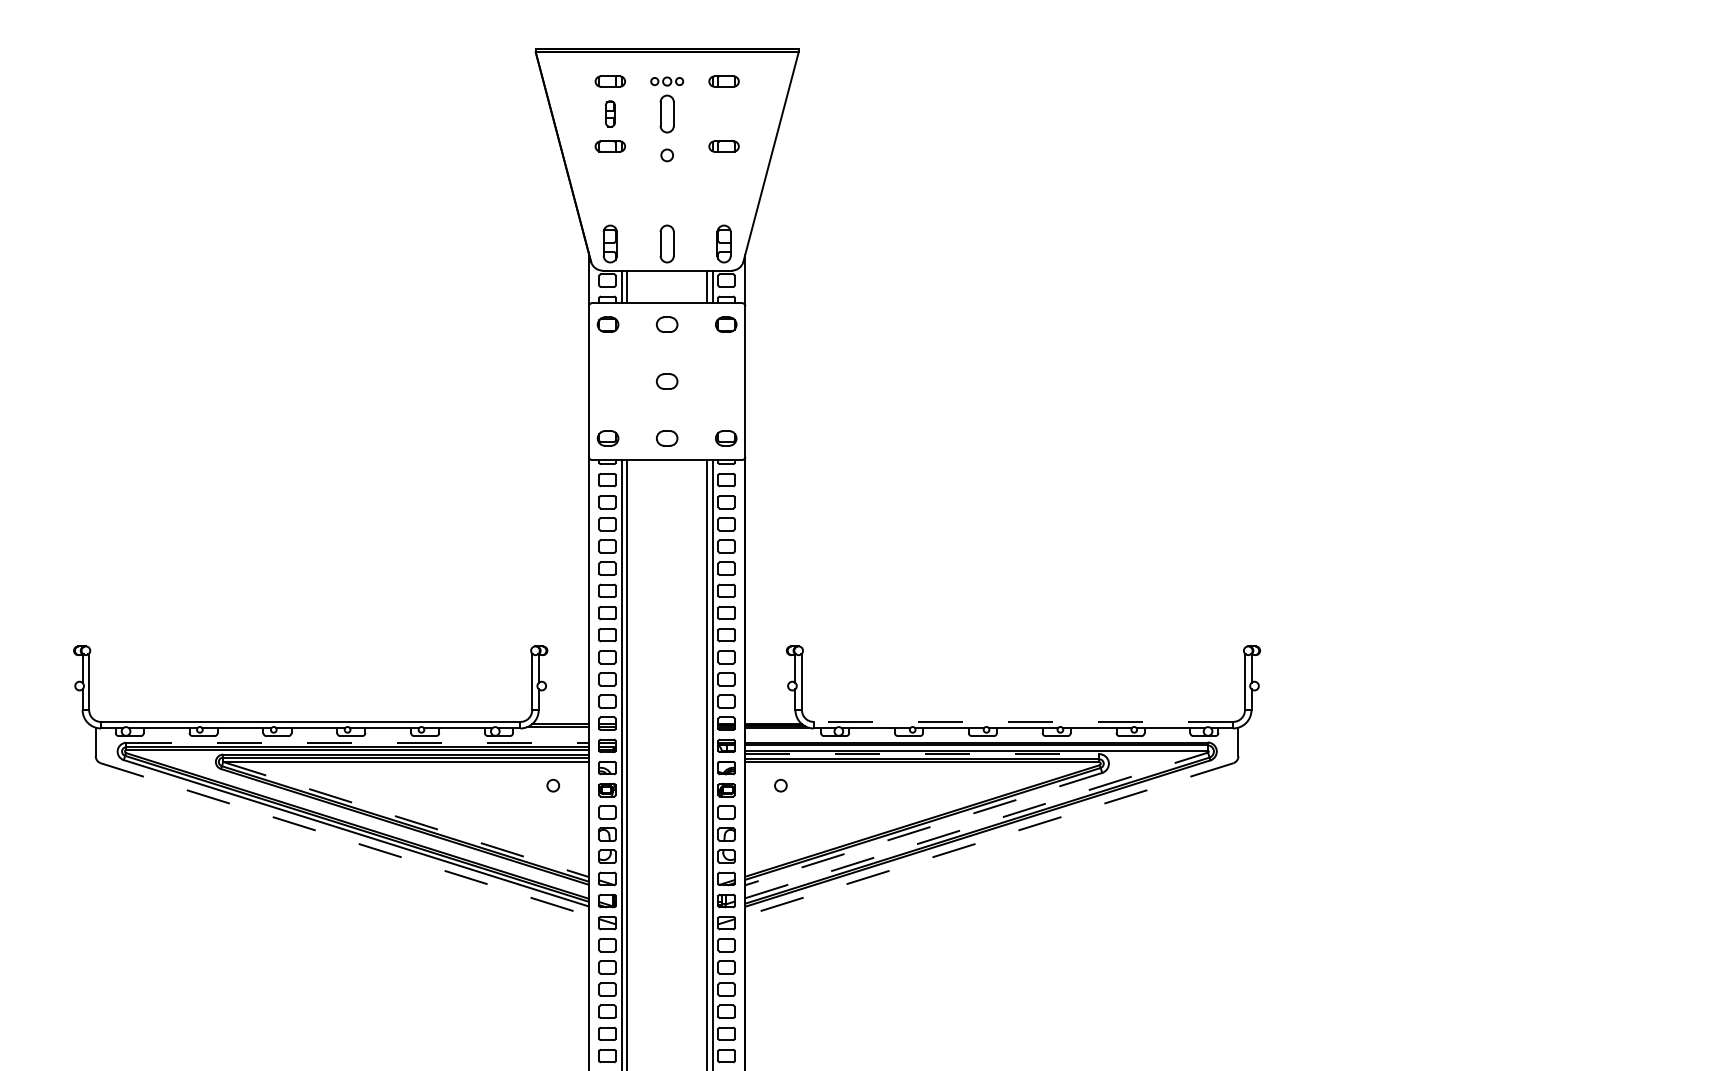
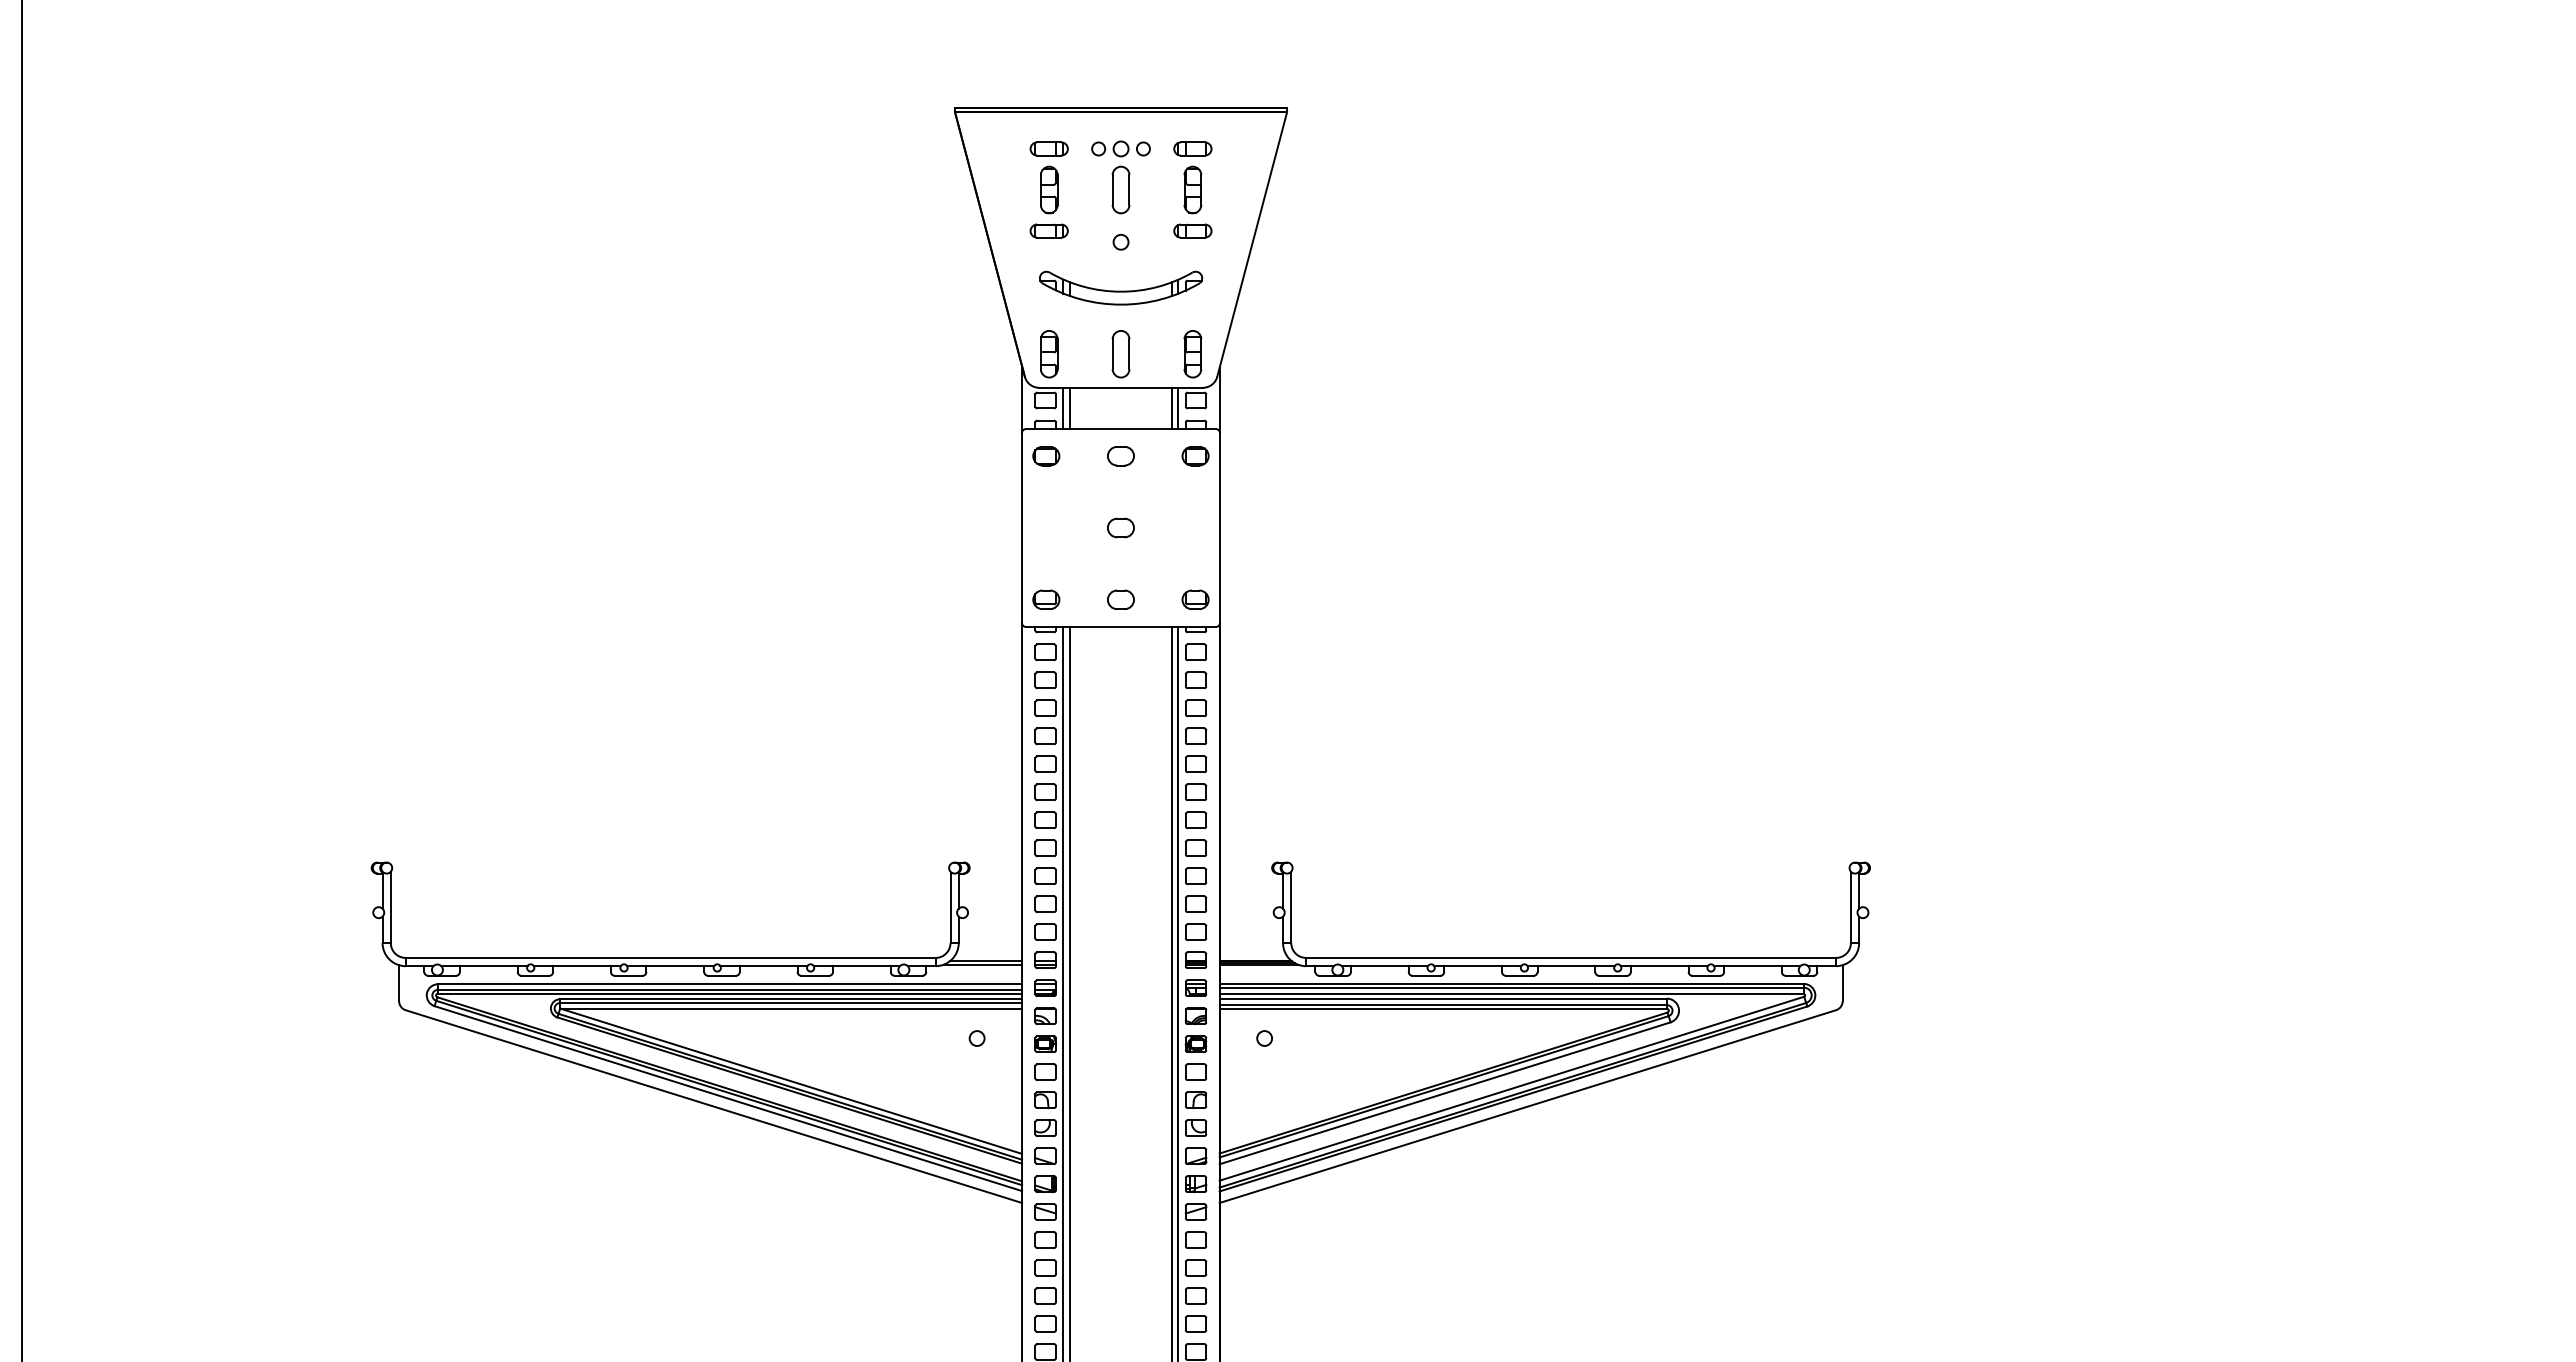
part: (666, 81) -> (1120, 148), size x1.43
part: (610, 113) -> (1049, 189), size x1.43
part: (723, 113) -> (1192, 189), added
part: (667, 191) -> (1121, 287), added
line: (1023, 721) -> (1571, 957), dashed -> solid
line: (358, 742) -> (730, 984), dashed -> solid
line: (922, 754) -> (1443, 998), dashed -> solid
line: (406, 819) -> (791, 1081), dashed -> solid
line: (977, 825) -> (1512, 1088), dashed -> solid
line: (923, 829) -> (1444, 1093), dashed -> solid
line: (344, 839) -> (713, 1106), dashed -> solid
line: (988, 839) -> (1527, 1106), dashed -> solid

